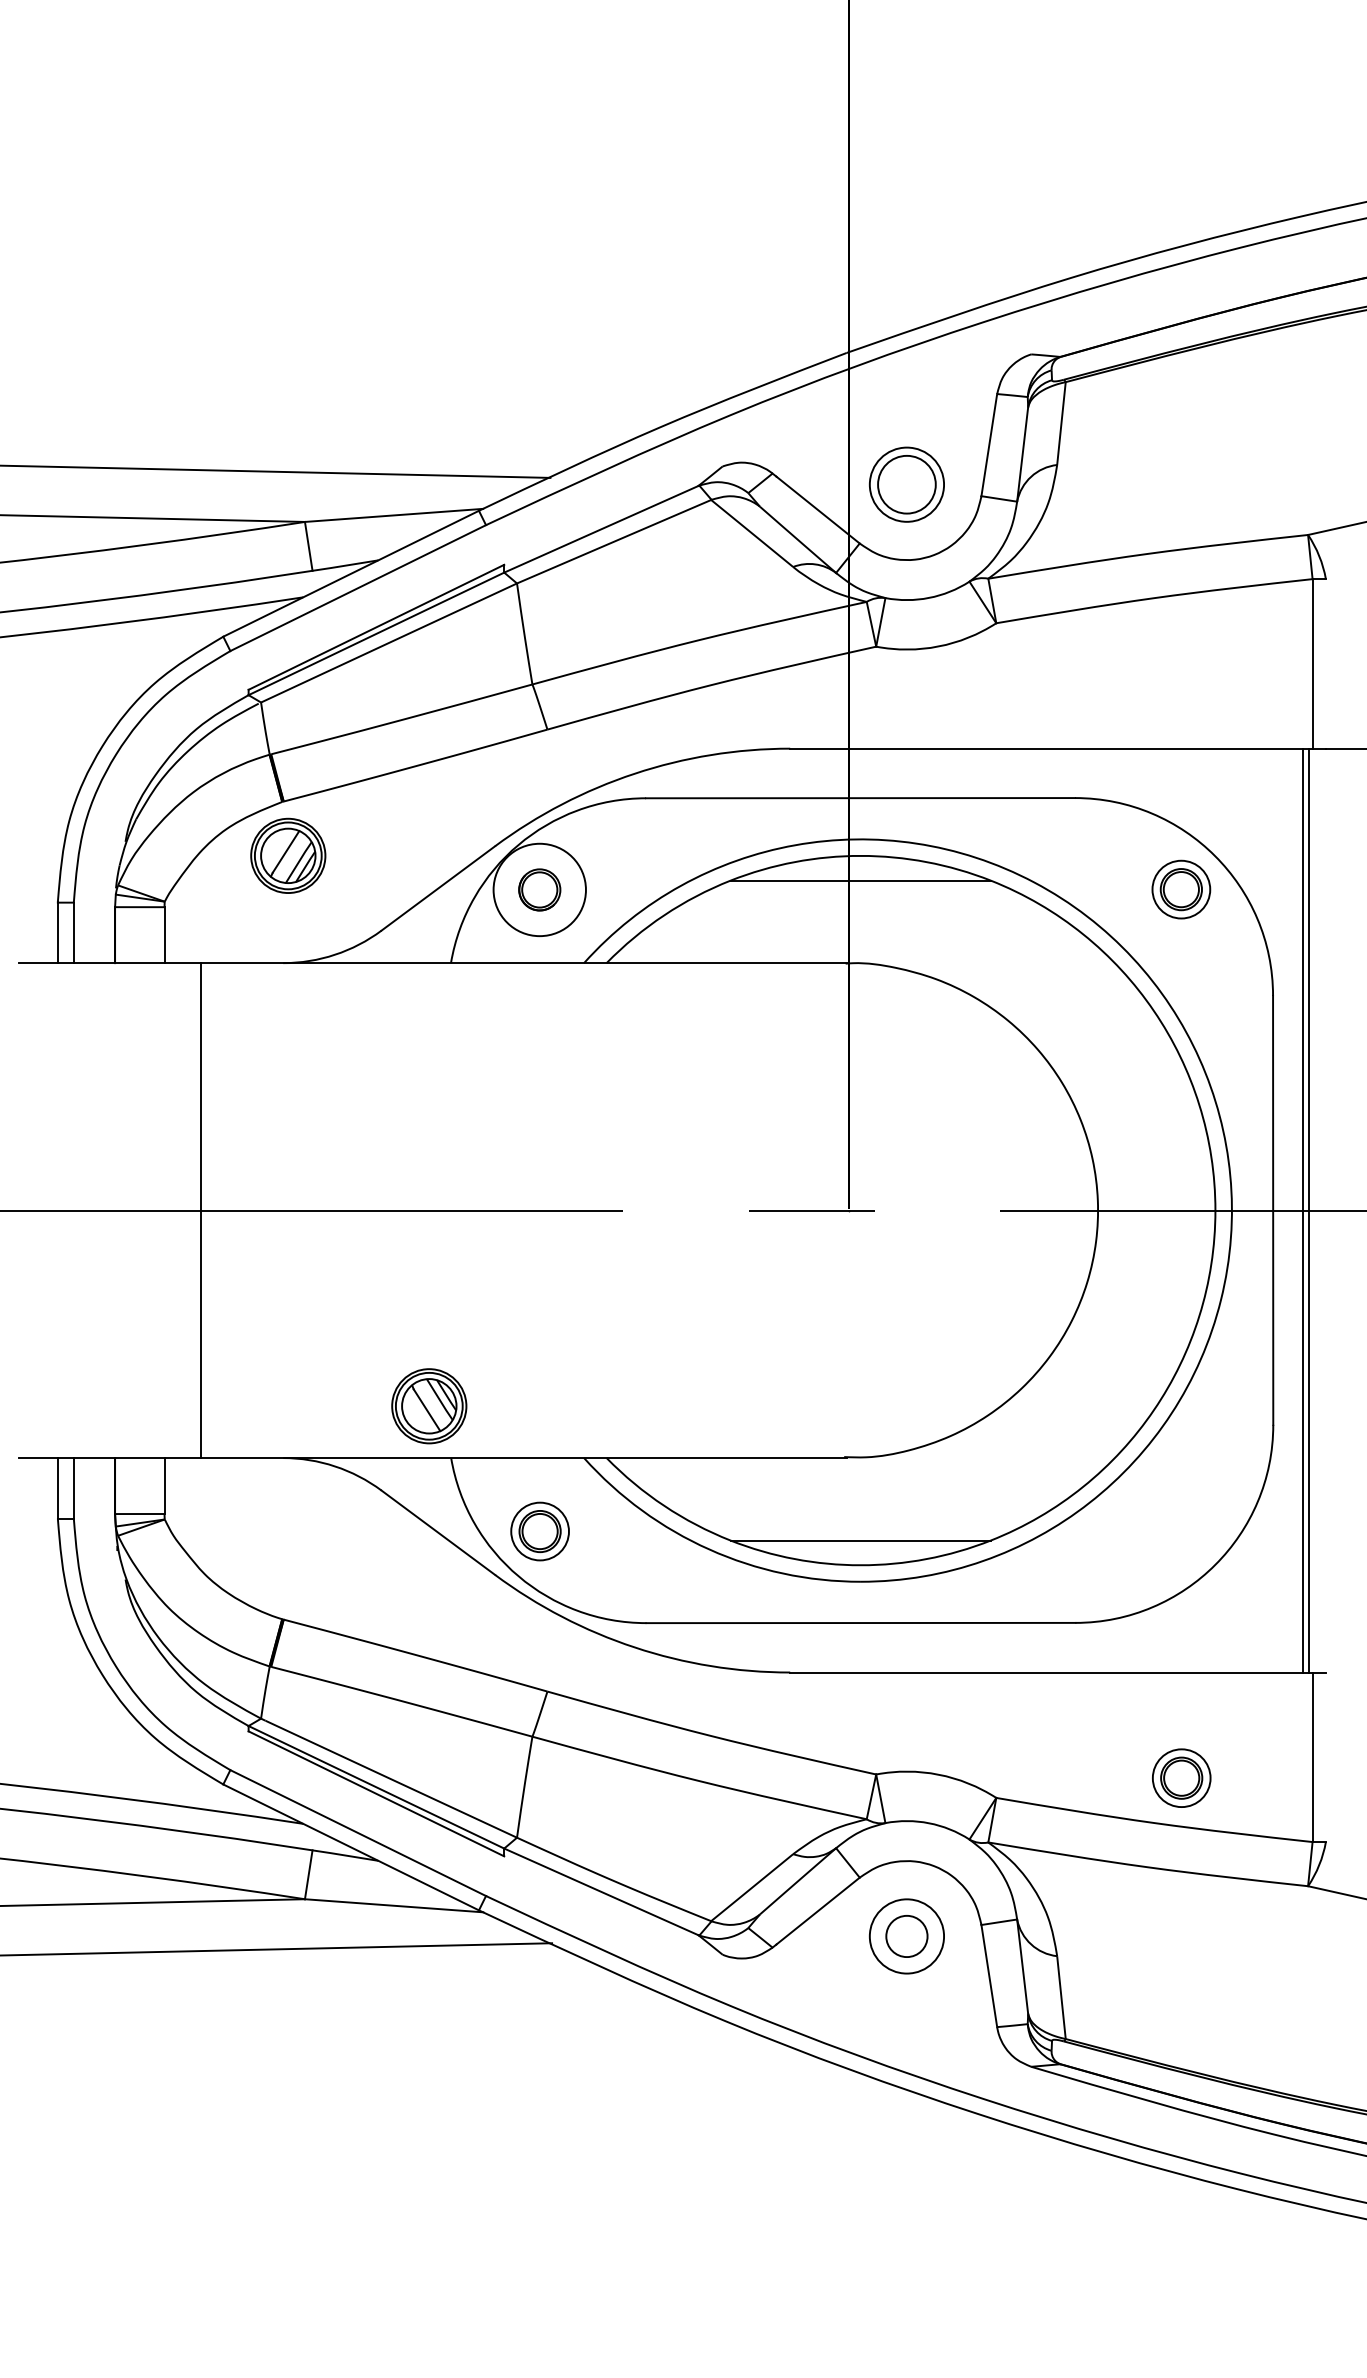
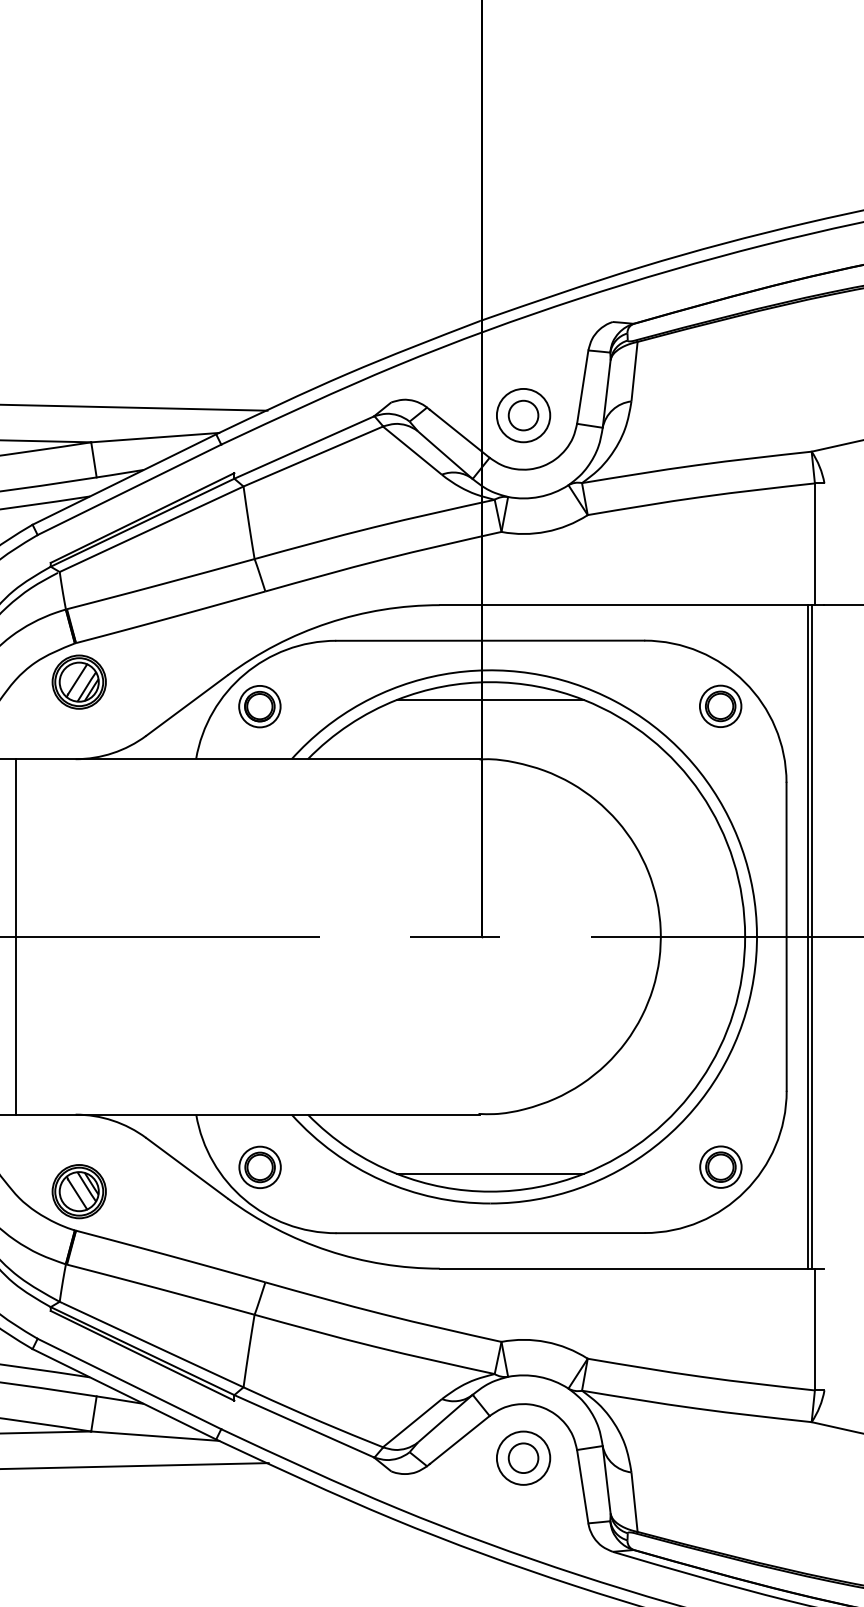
circle: (906, 484) -> (523, 415), size x0.71
circle: (539, 889) -> (259, 706), size x0.62
part: (429, 1406) -> (79, 1191), moved
part: (1181, 1777) -> (720, 1166), moved

